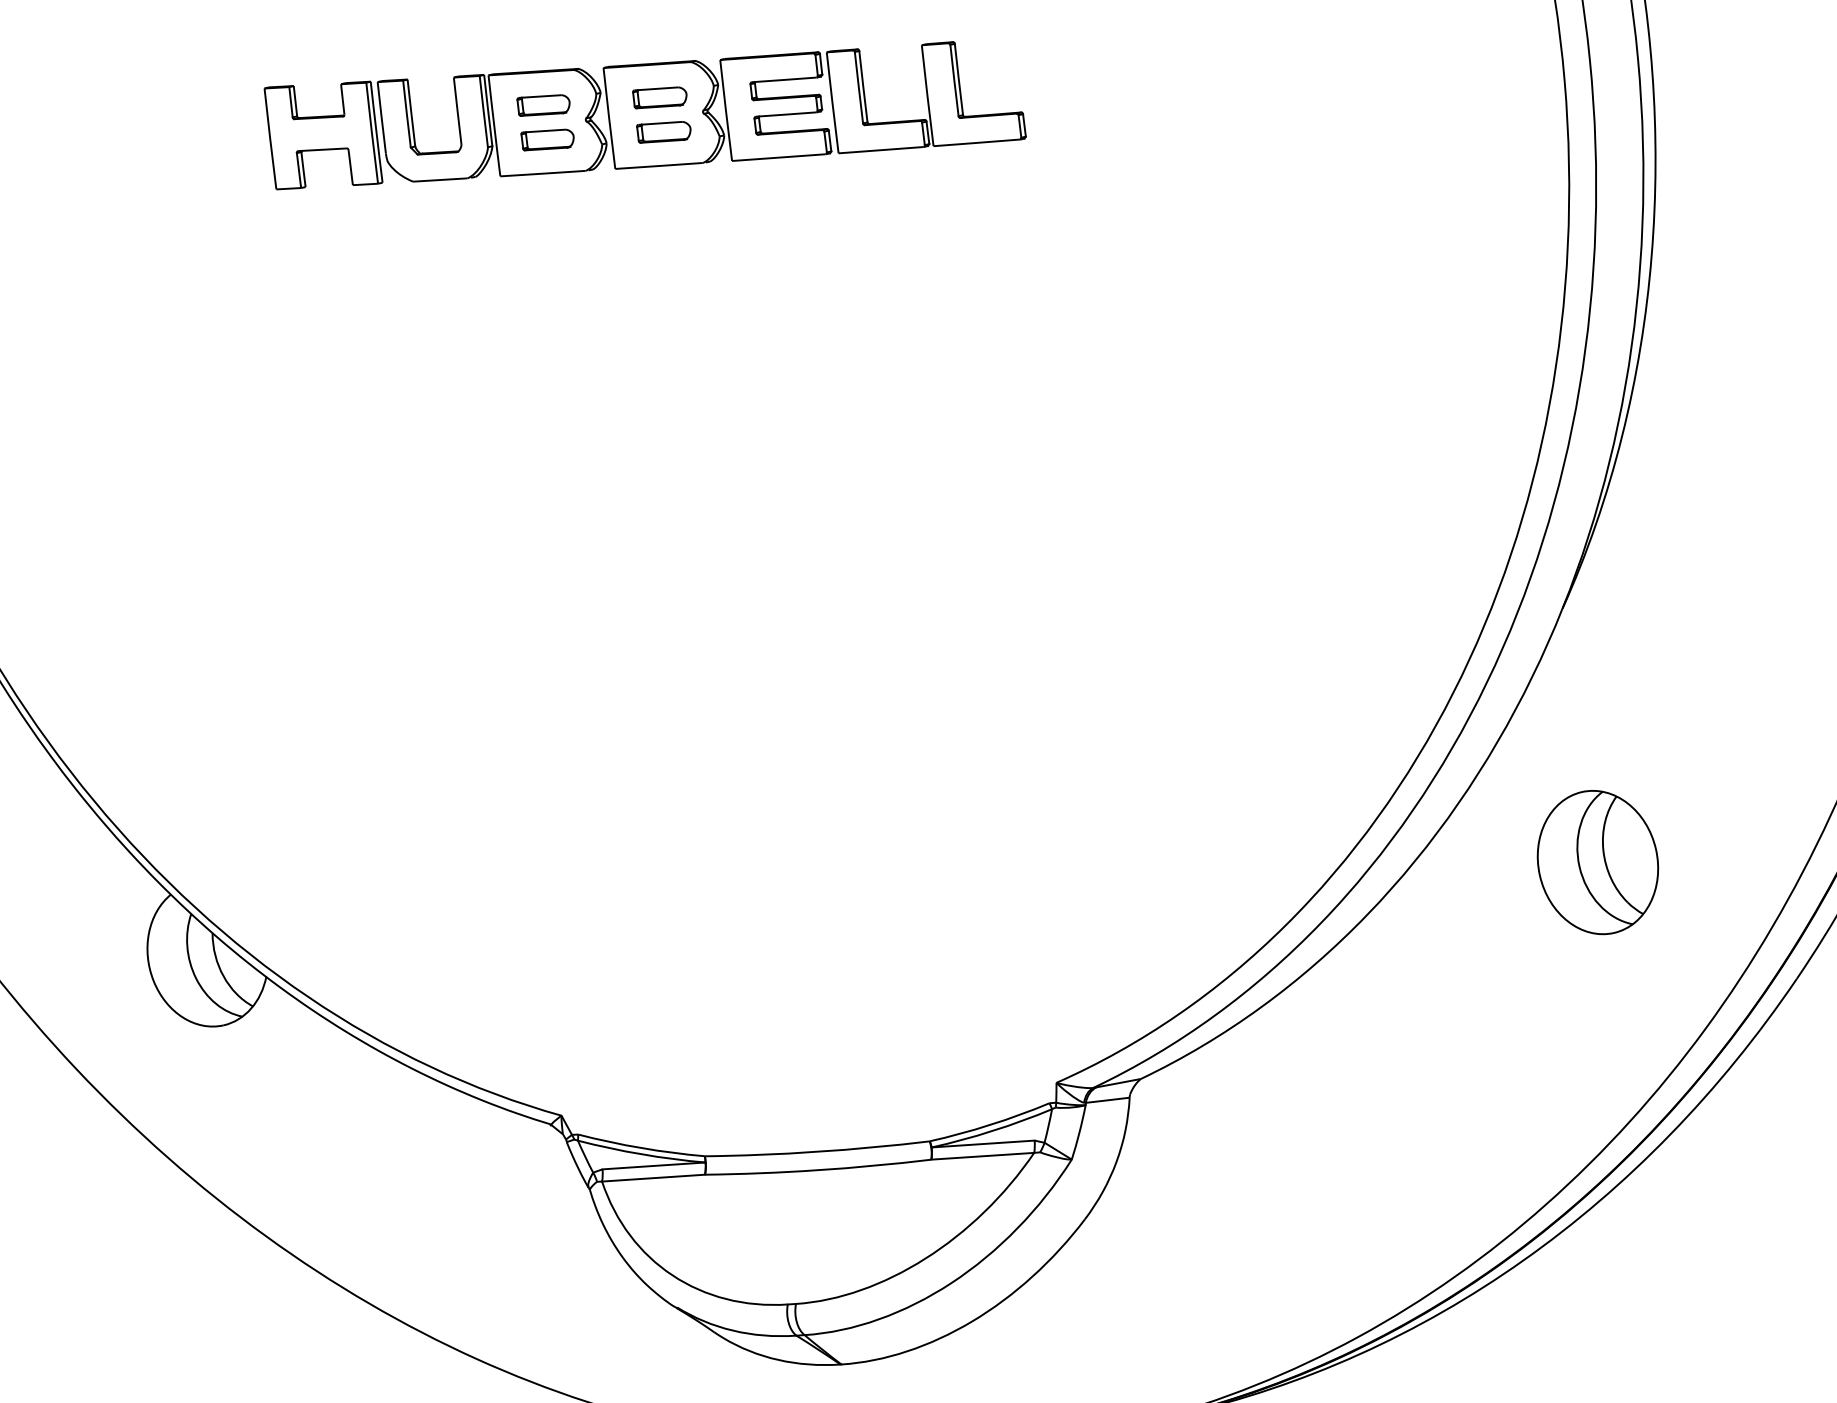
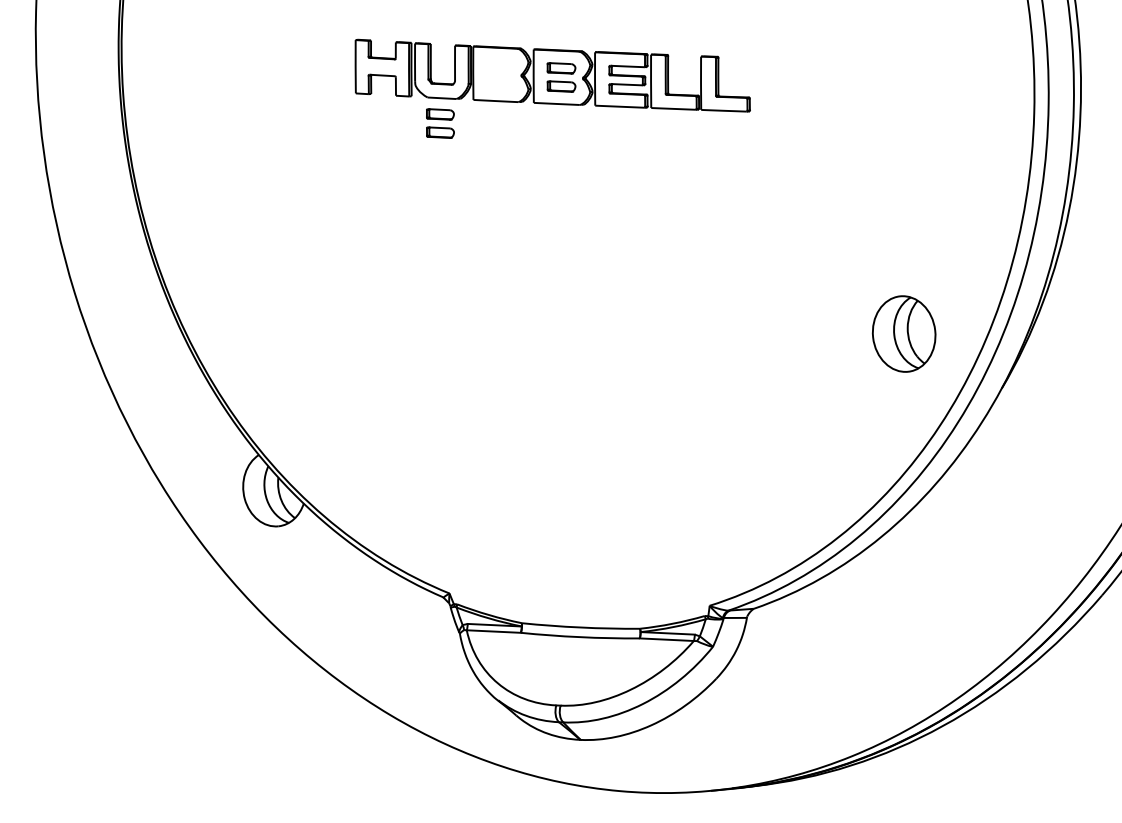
part: (546, 122) -> (440, 123), moved
part: (1596, 861) -> (903, 333), moved

